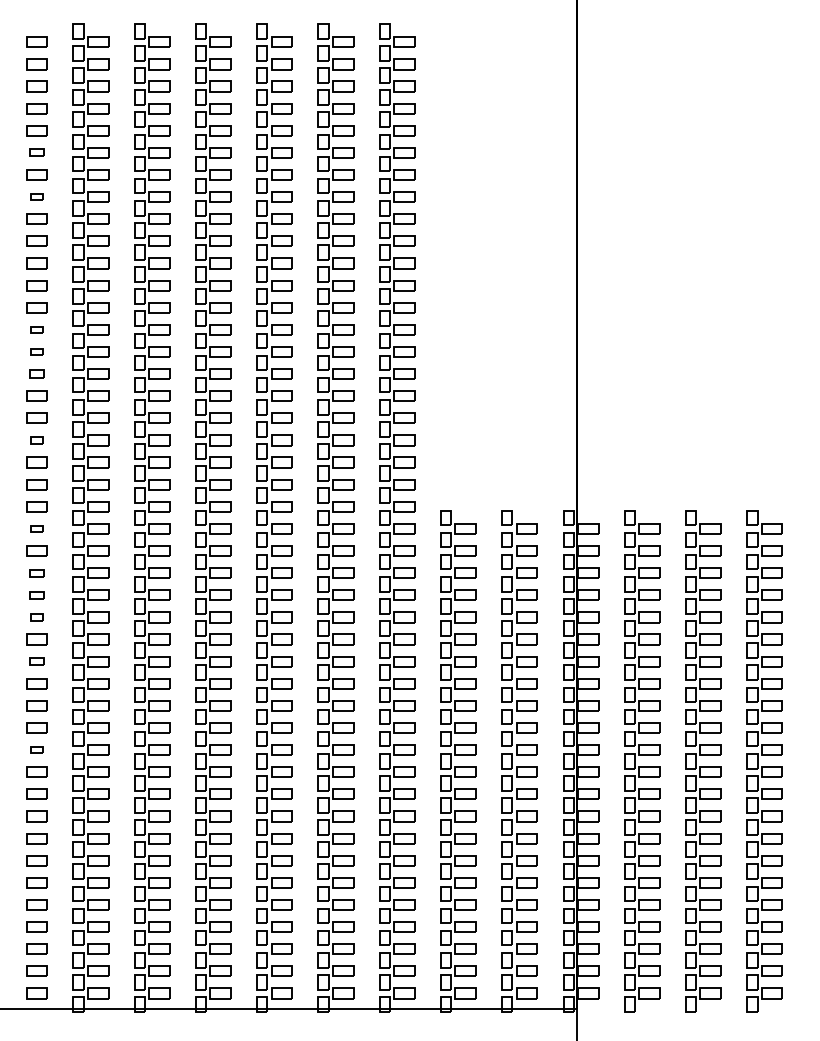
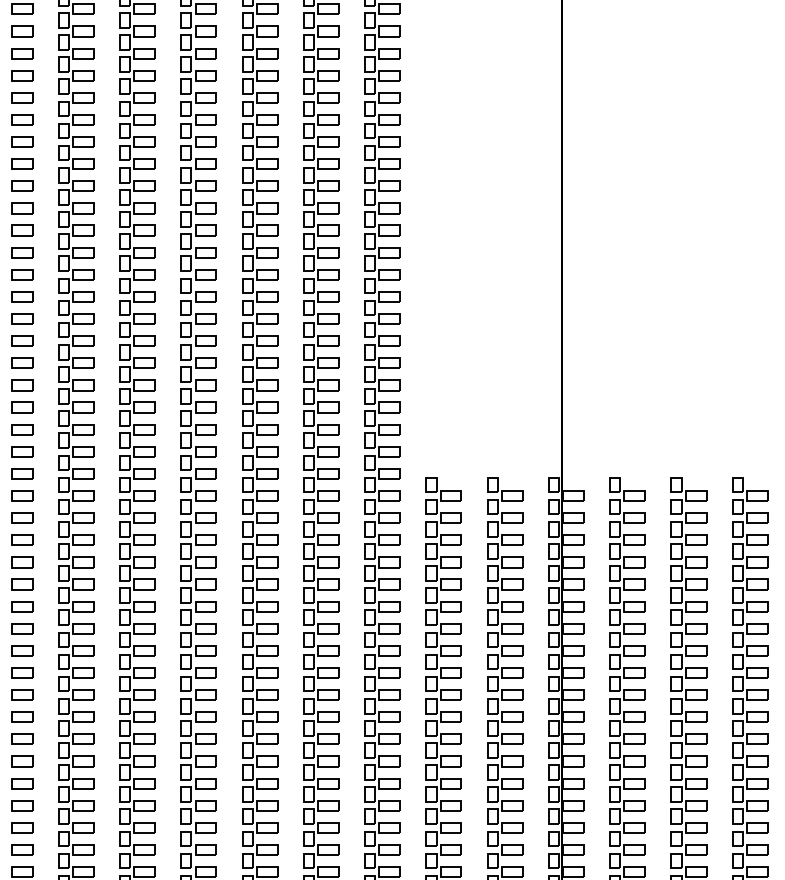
part: (36, 152) -> (21, 119), size x1.43
part: (36, 196) -> (21, 163), size x1.67
part: (36, 329) -> (21, 296), size x1.67
part: (36, 351) -> (21, 318), size x1.67
part: (36, 373) -> (21, 340), size x1.43
part: (36, 440) -> (21, 407), size x1.67
part: (36, 528) -> (21, 495), size x1.67
part: (36, 572) -> (21, 539), size x1.43
part: (36, 594) -> (21, 561), size x1.43
part: (36, 617) -> (21, 584), size x1.67
part: (36, 661) -> (21, 628), size x1.43
part: (36, 749) -> (21, 716), size x1.67

